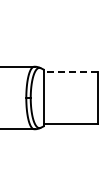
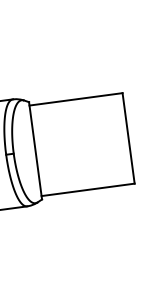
line: (70, 71) -> (75, 99), dashed -> solid

